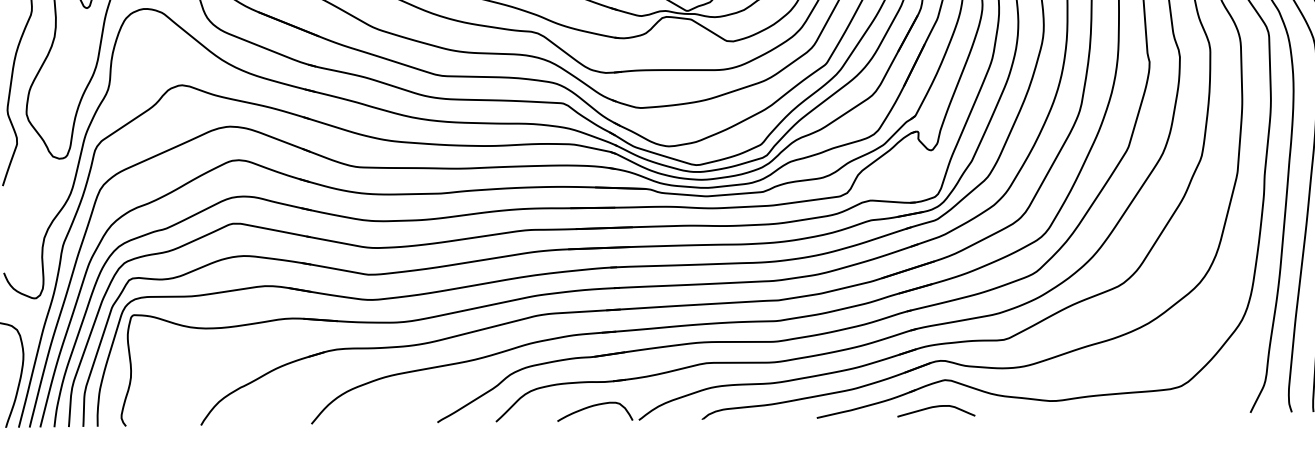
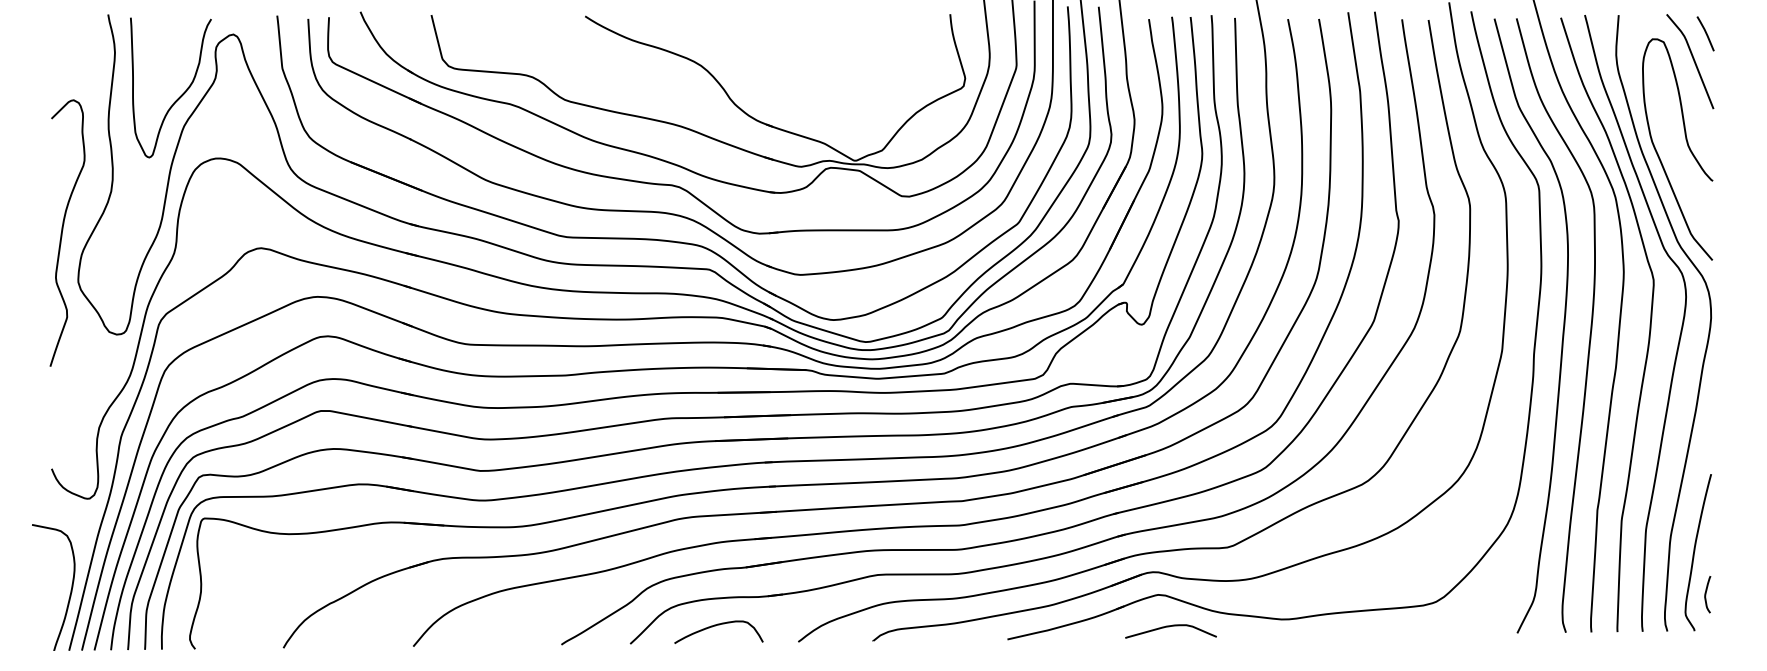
curve: (592, 407) -> (715, 626), moved
curve: (935, 407) -> (1169, 627), moved

